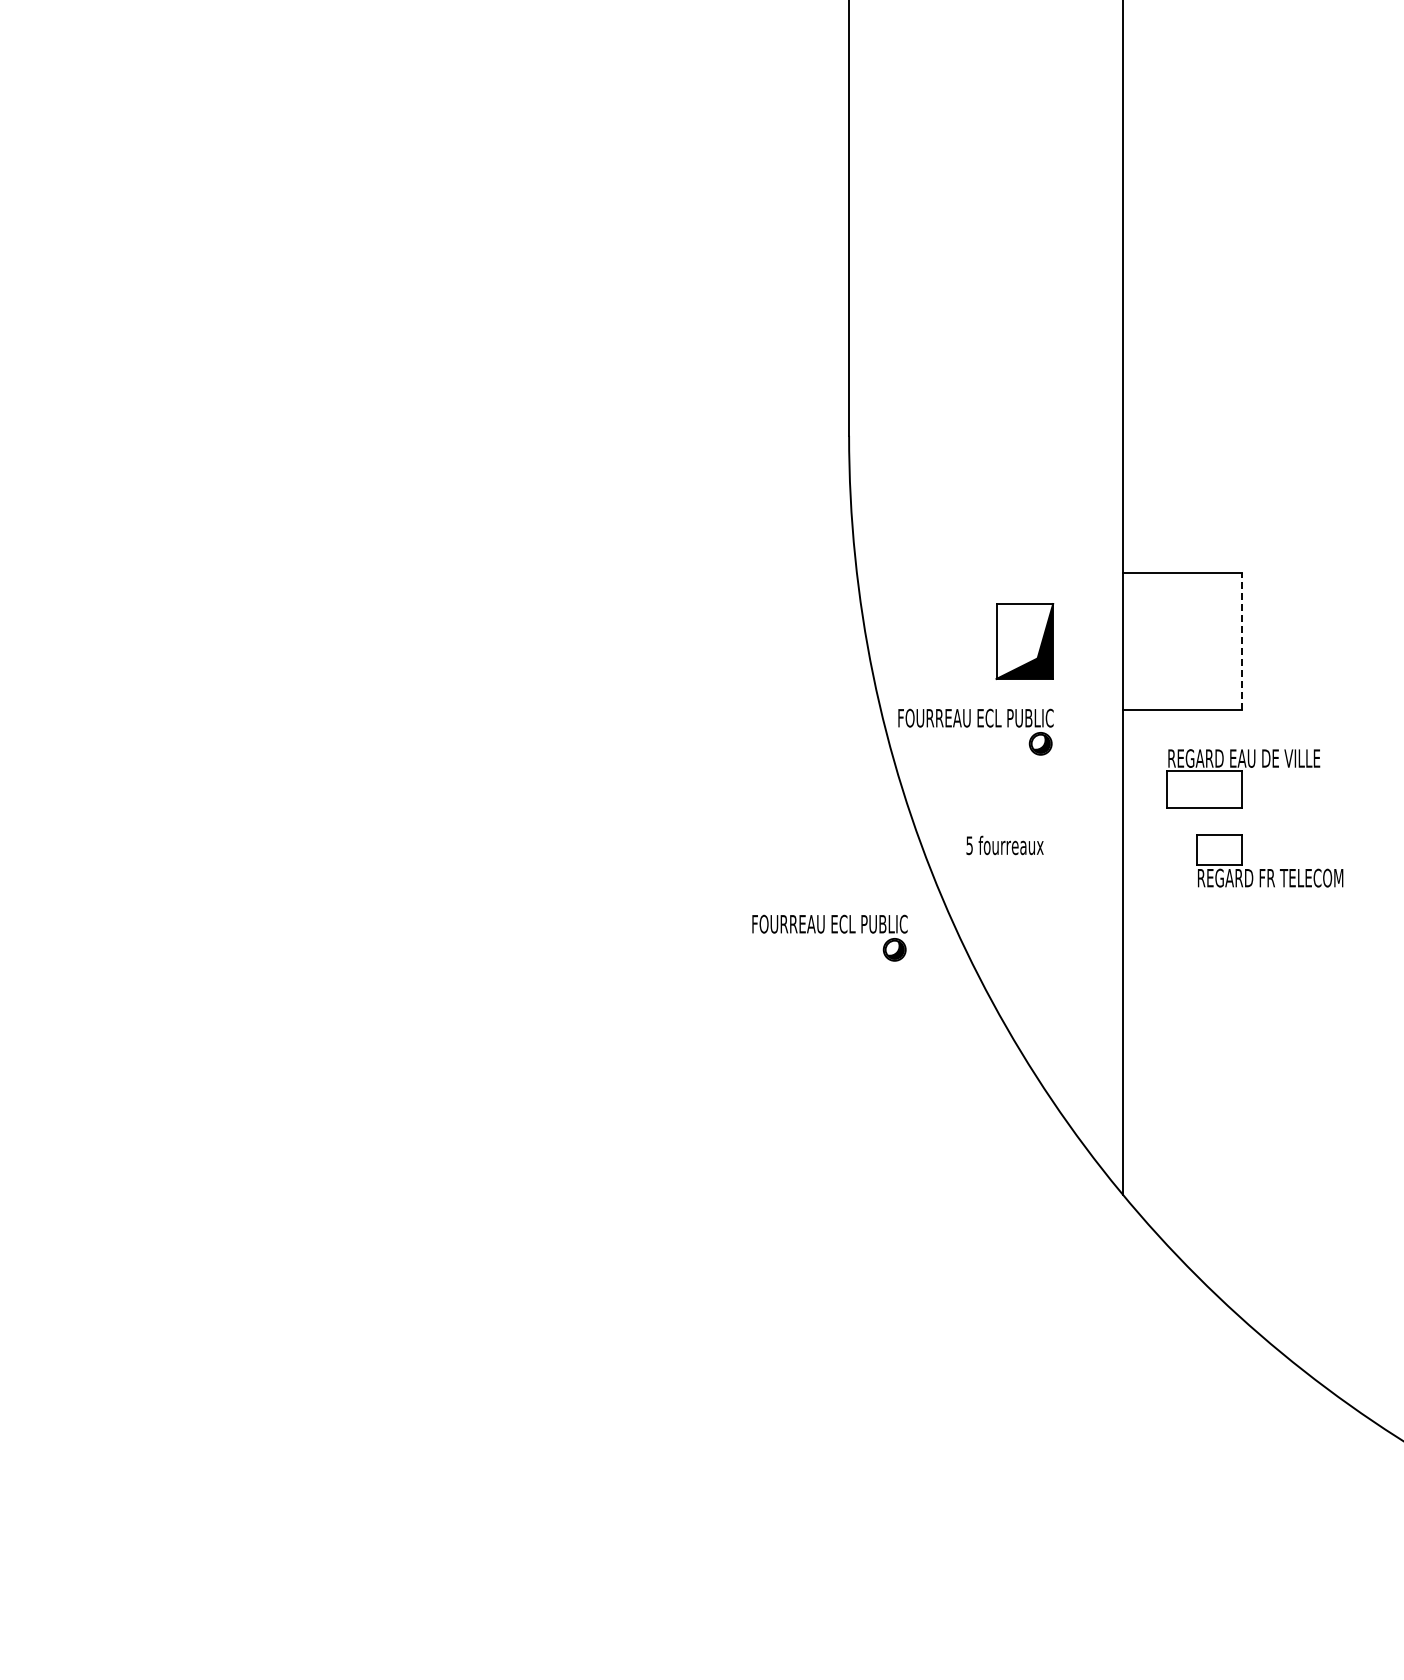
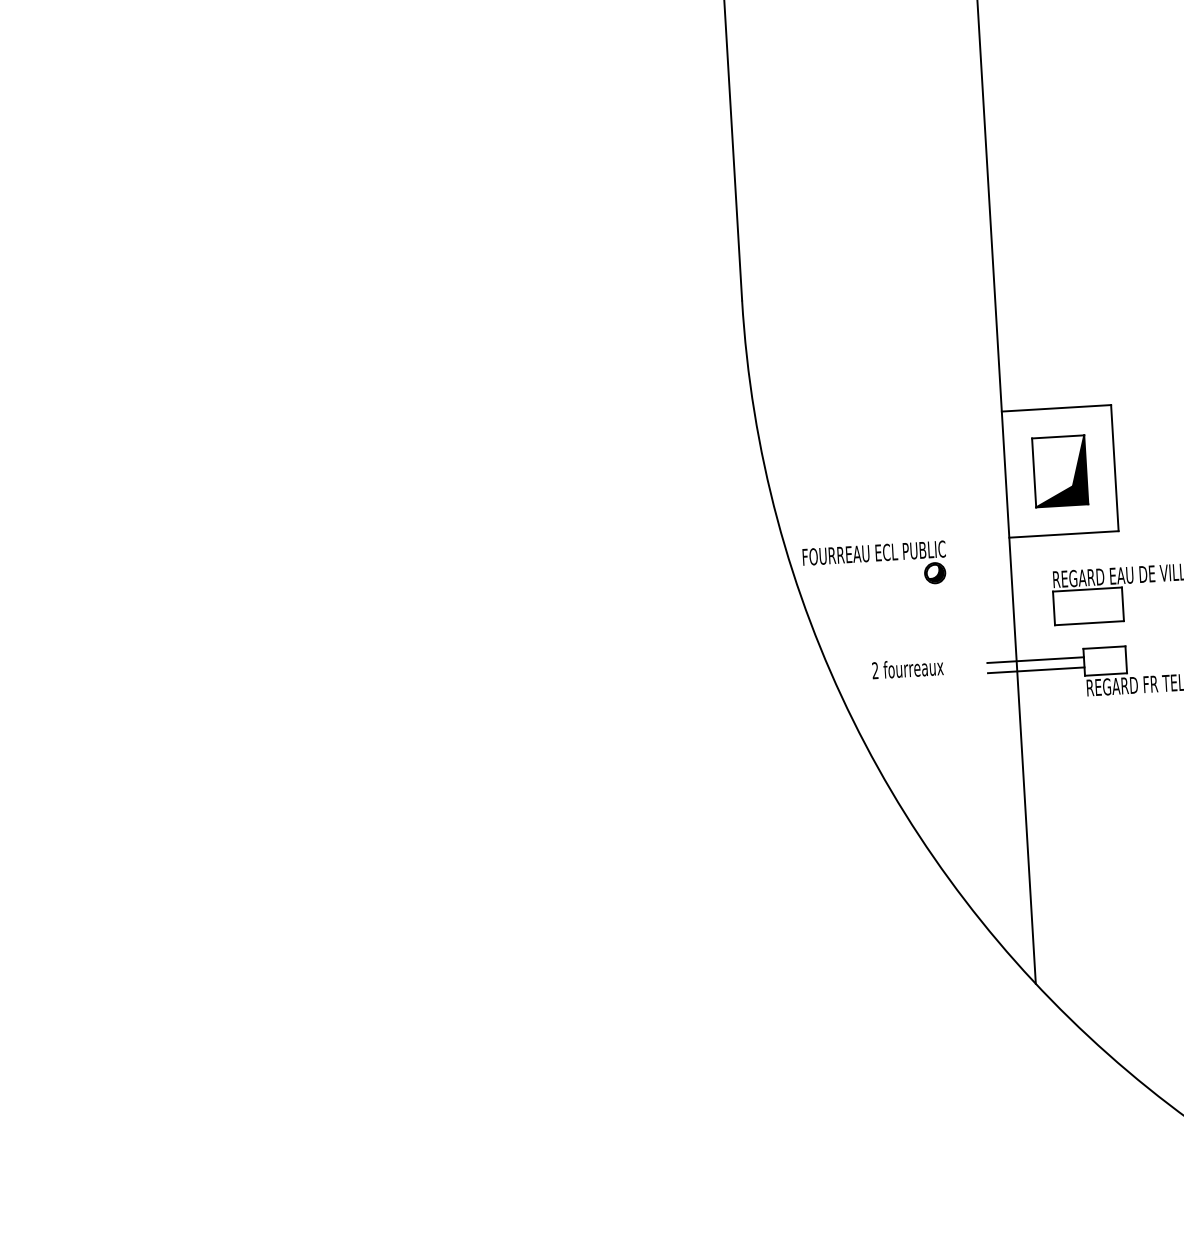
part: (1024, 641) -> (1059, 471), moved
line: (1242, 641) -> (1115, 468), dashed -> solid
line: (1143, 844) -> (1035, 660), added
text: (969, 845) -> (875, 670), 5 -> 2
line: (1143, 855) -> (1035, 670), added
part: (829, 937) -> (751, 762), removed

